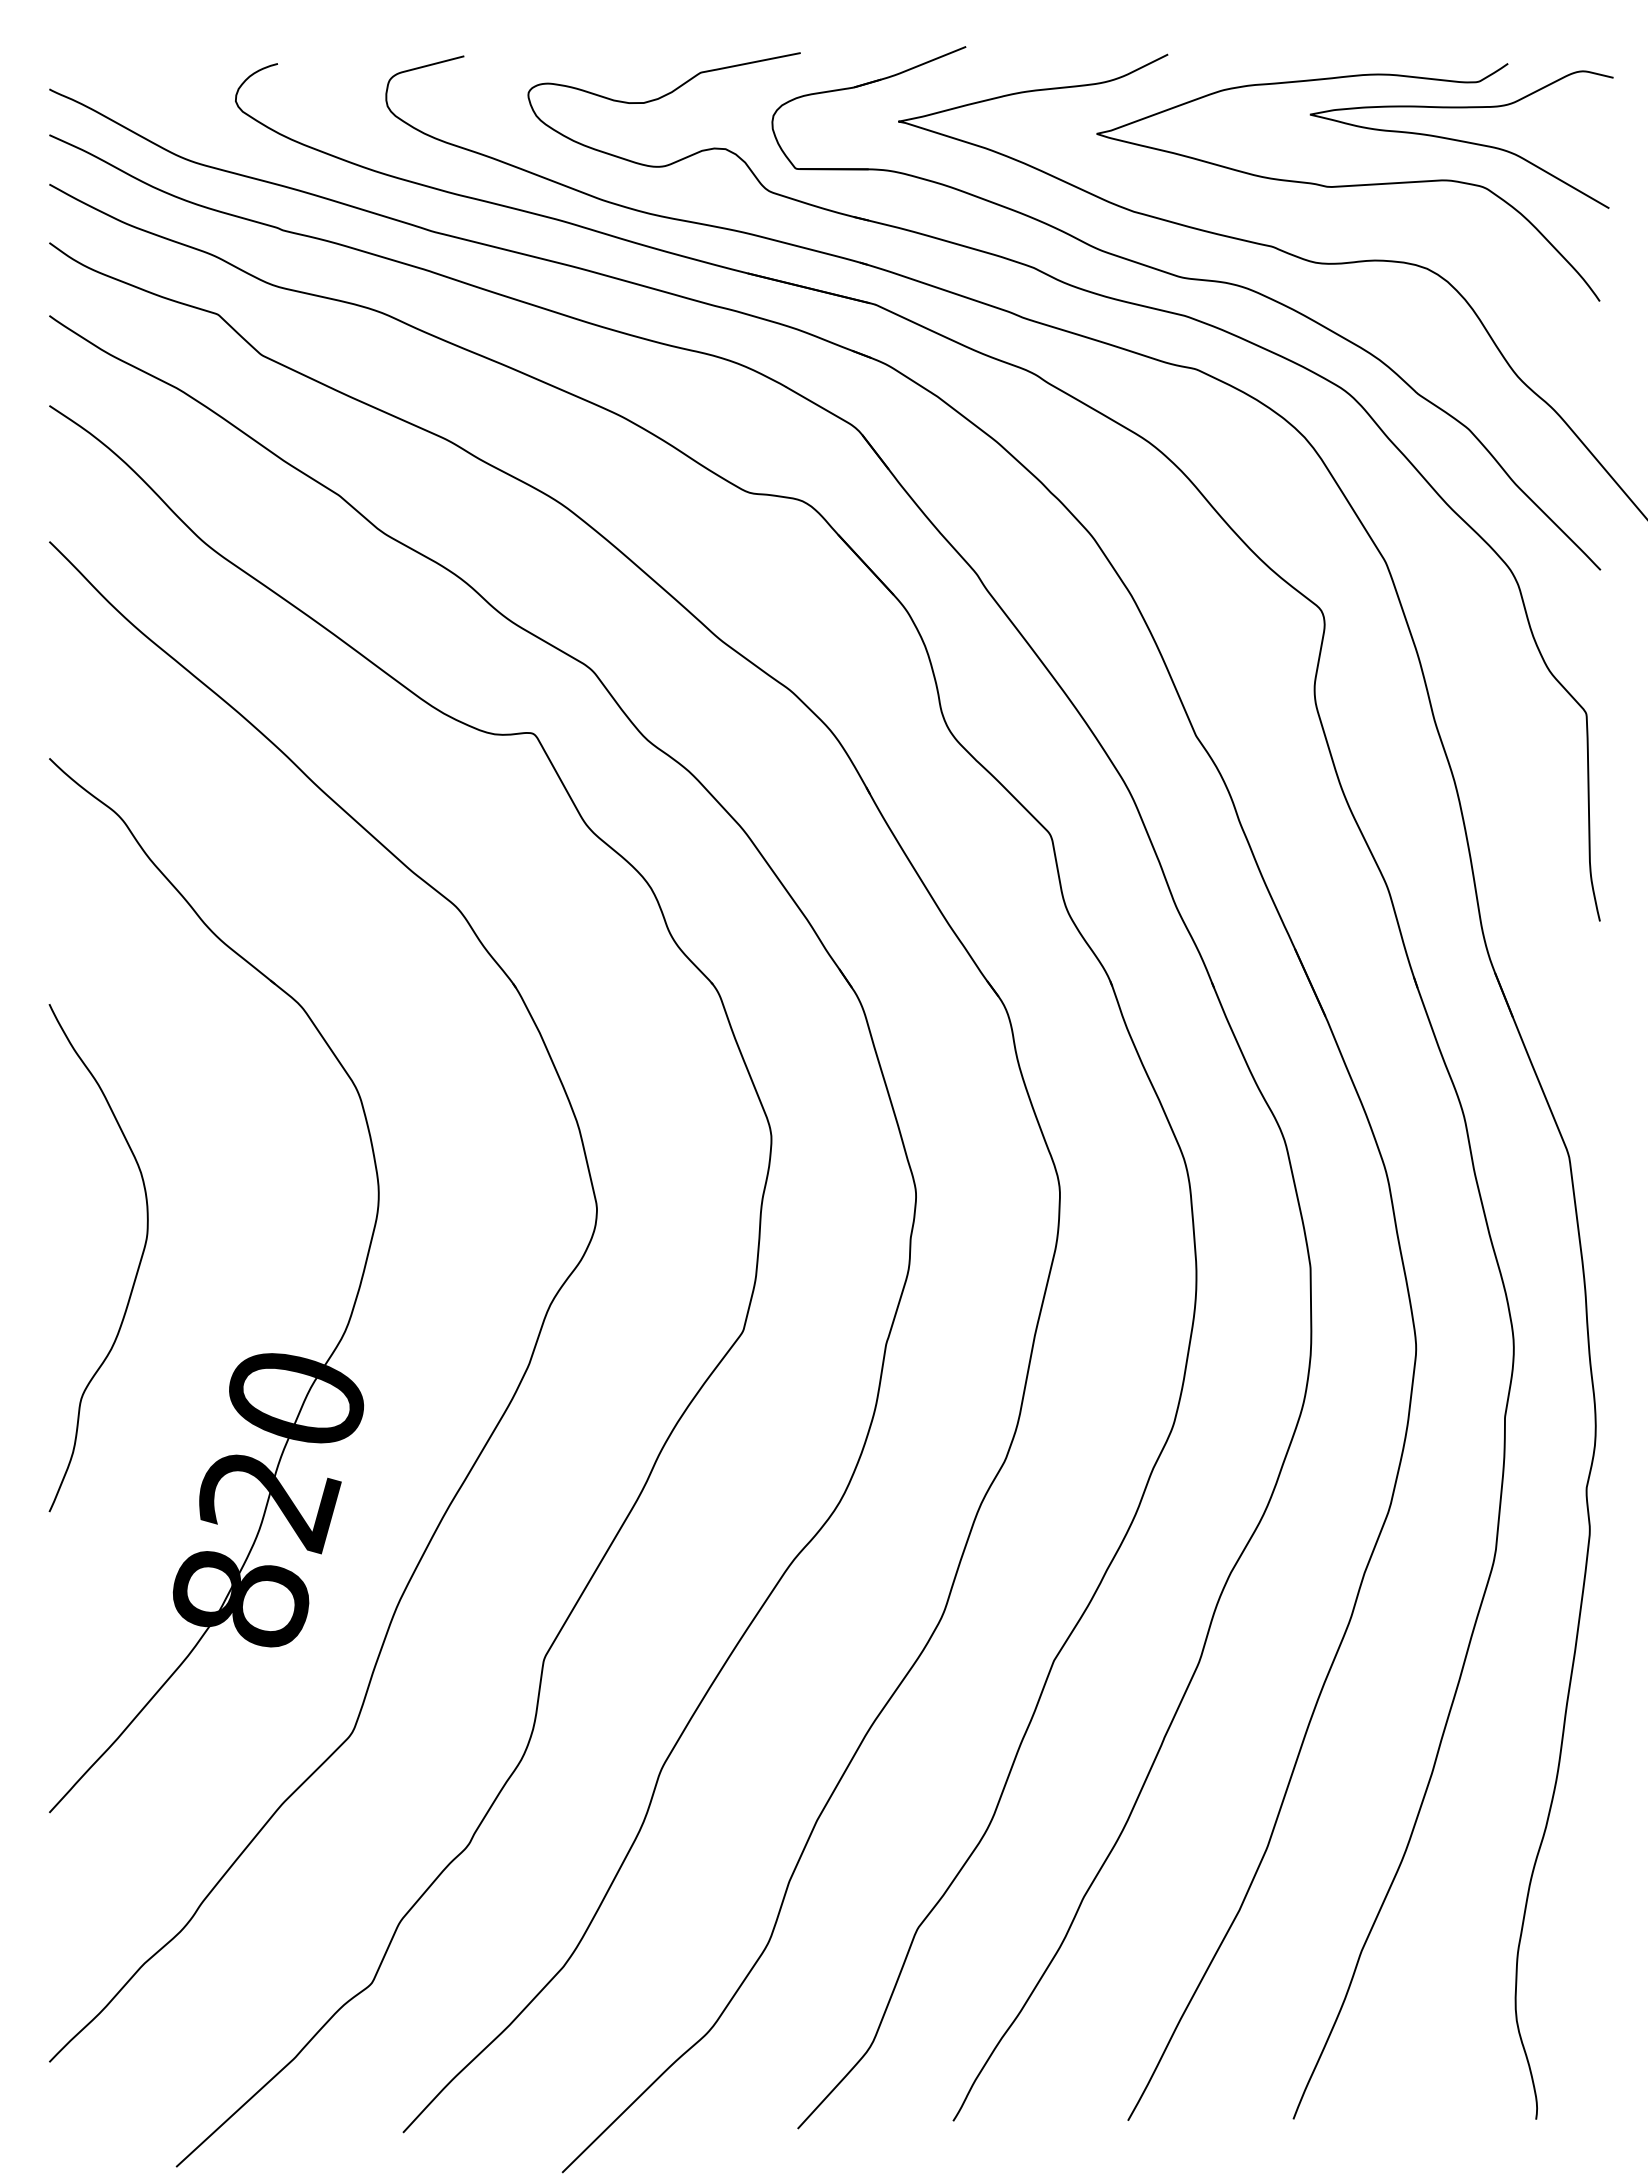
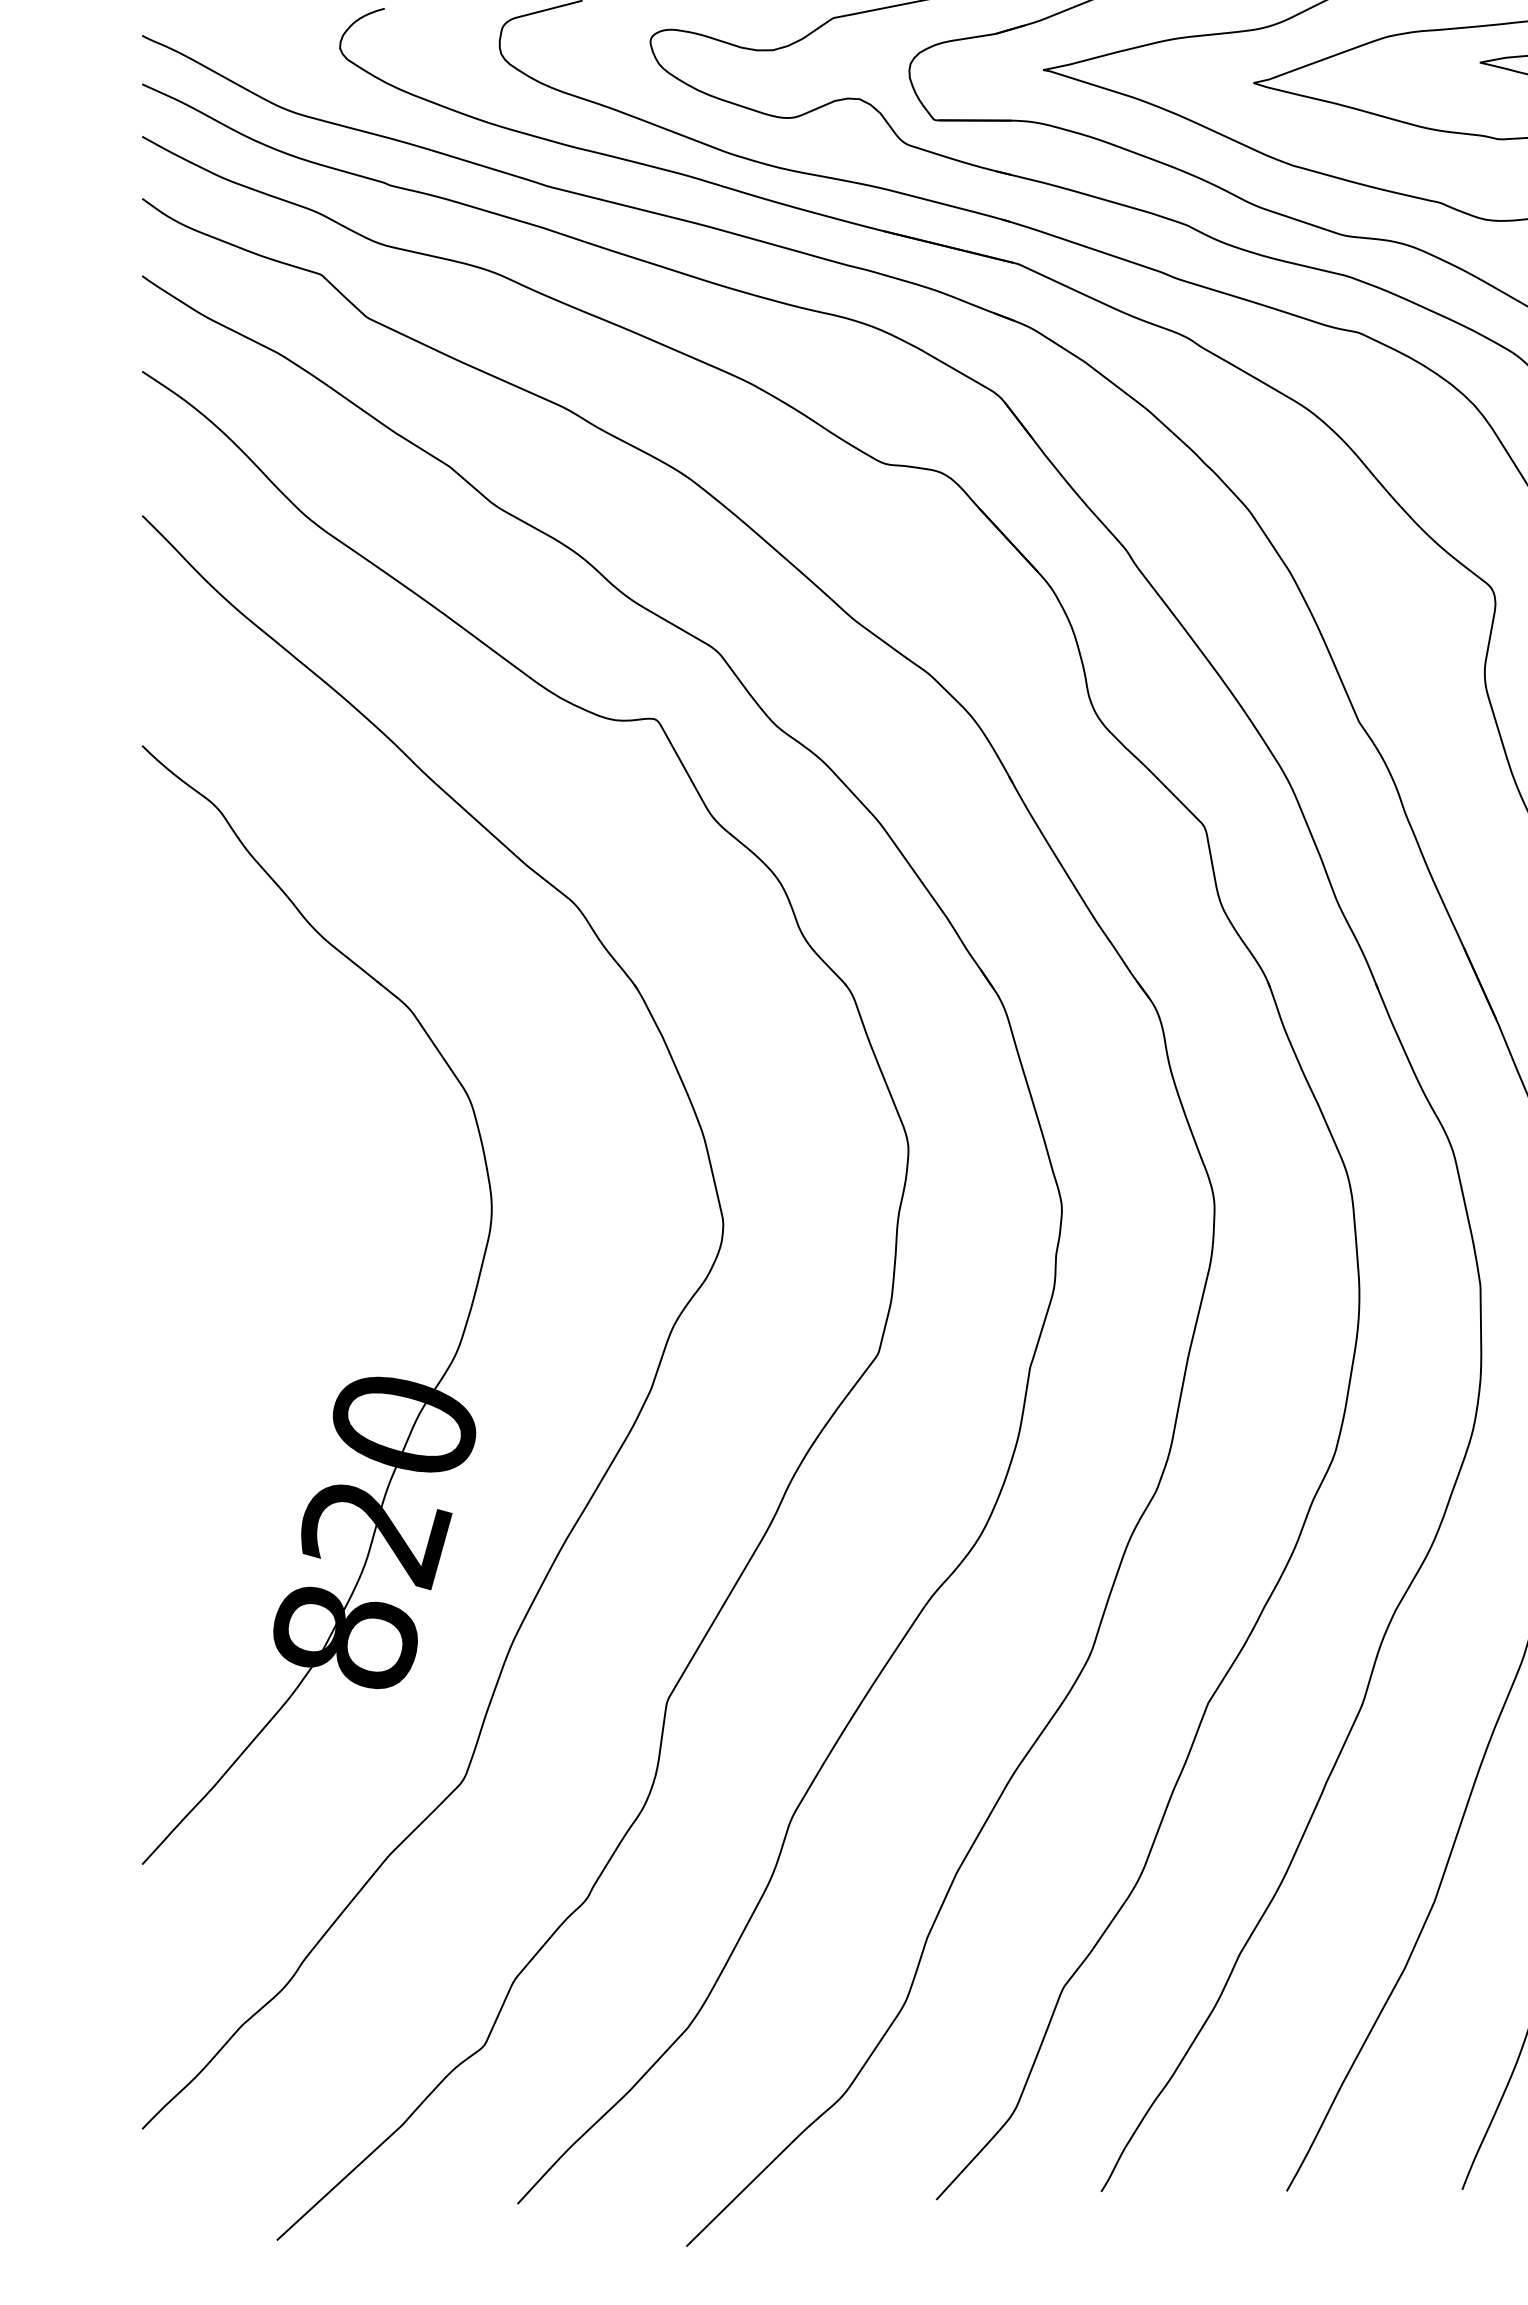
curve: (137, 1267) -> (235, 1285), removed

